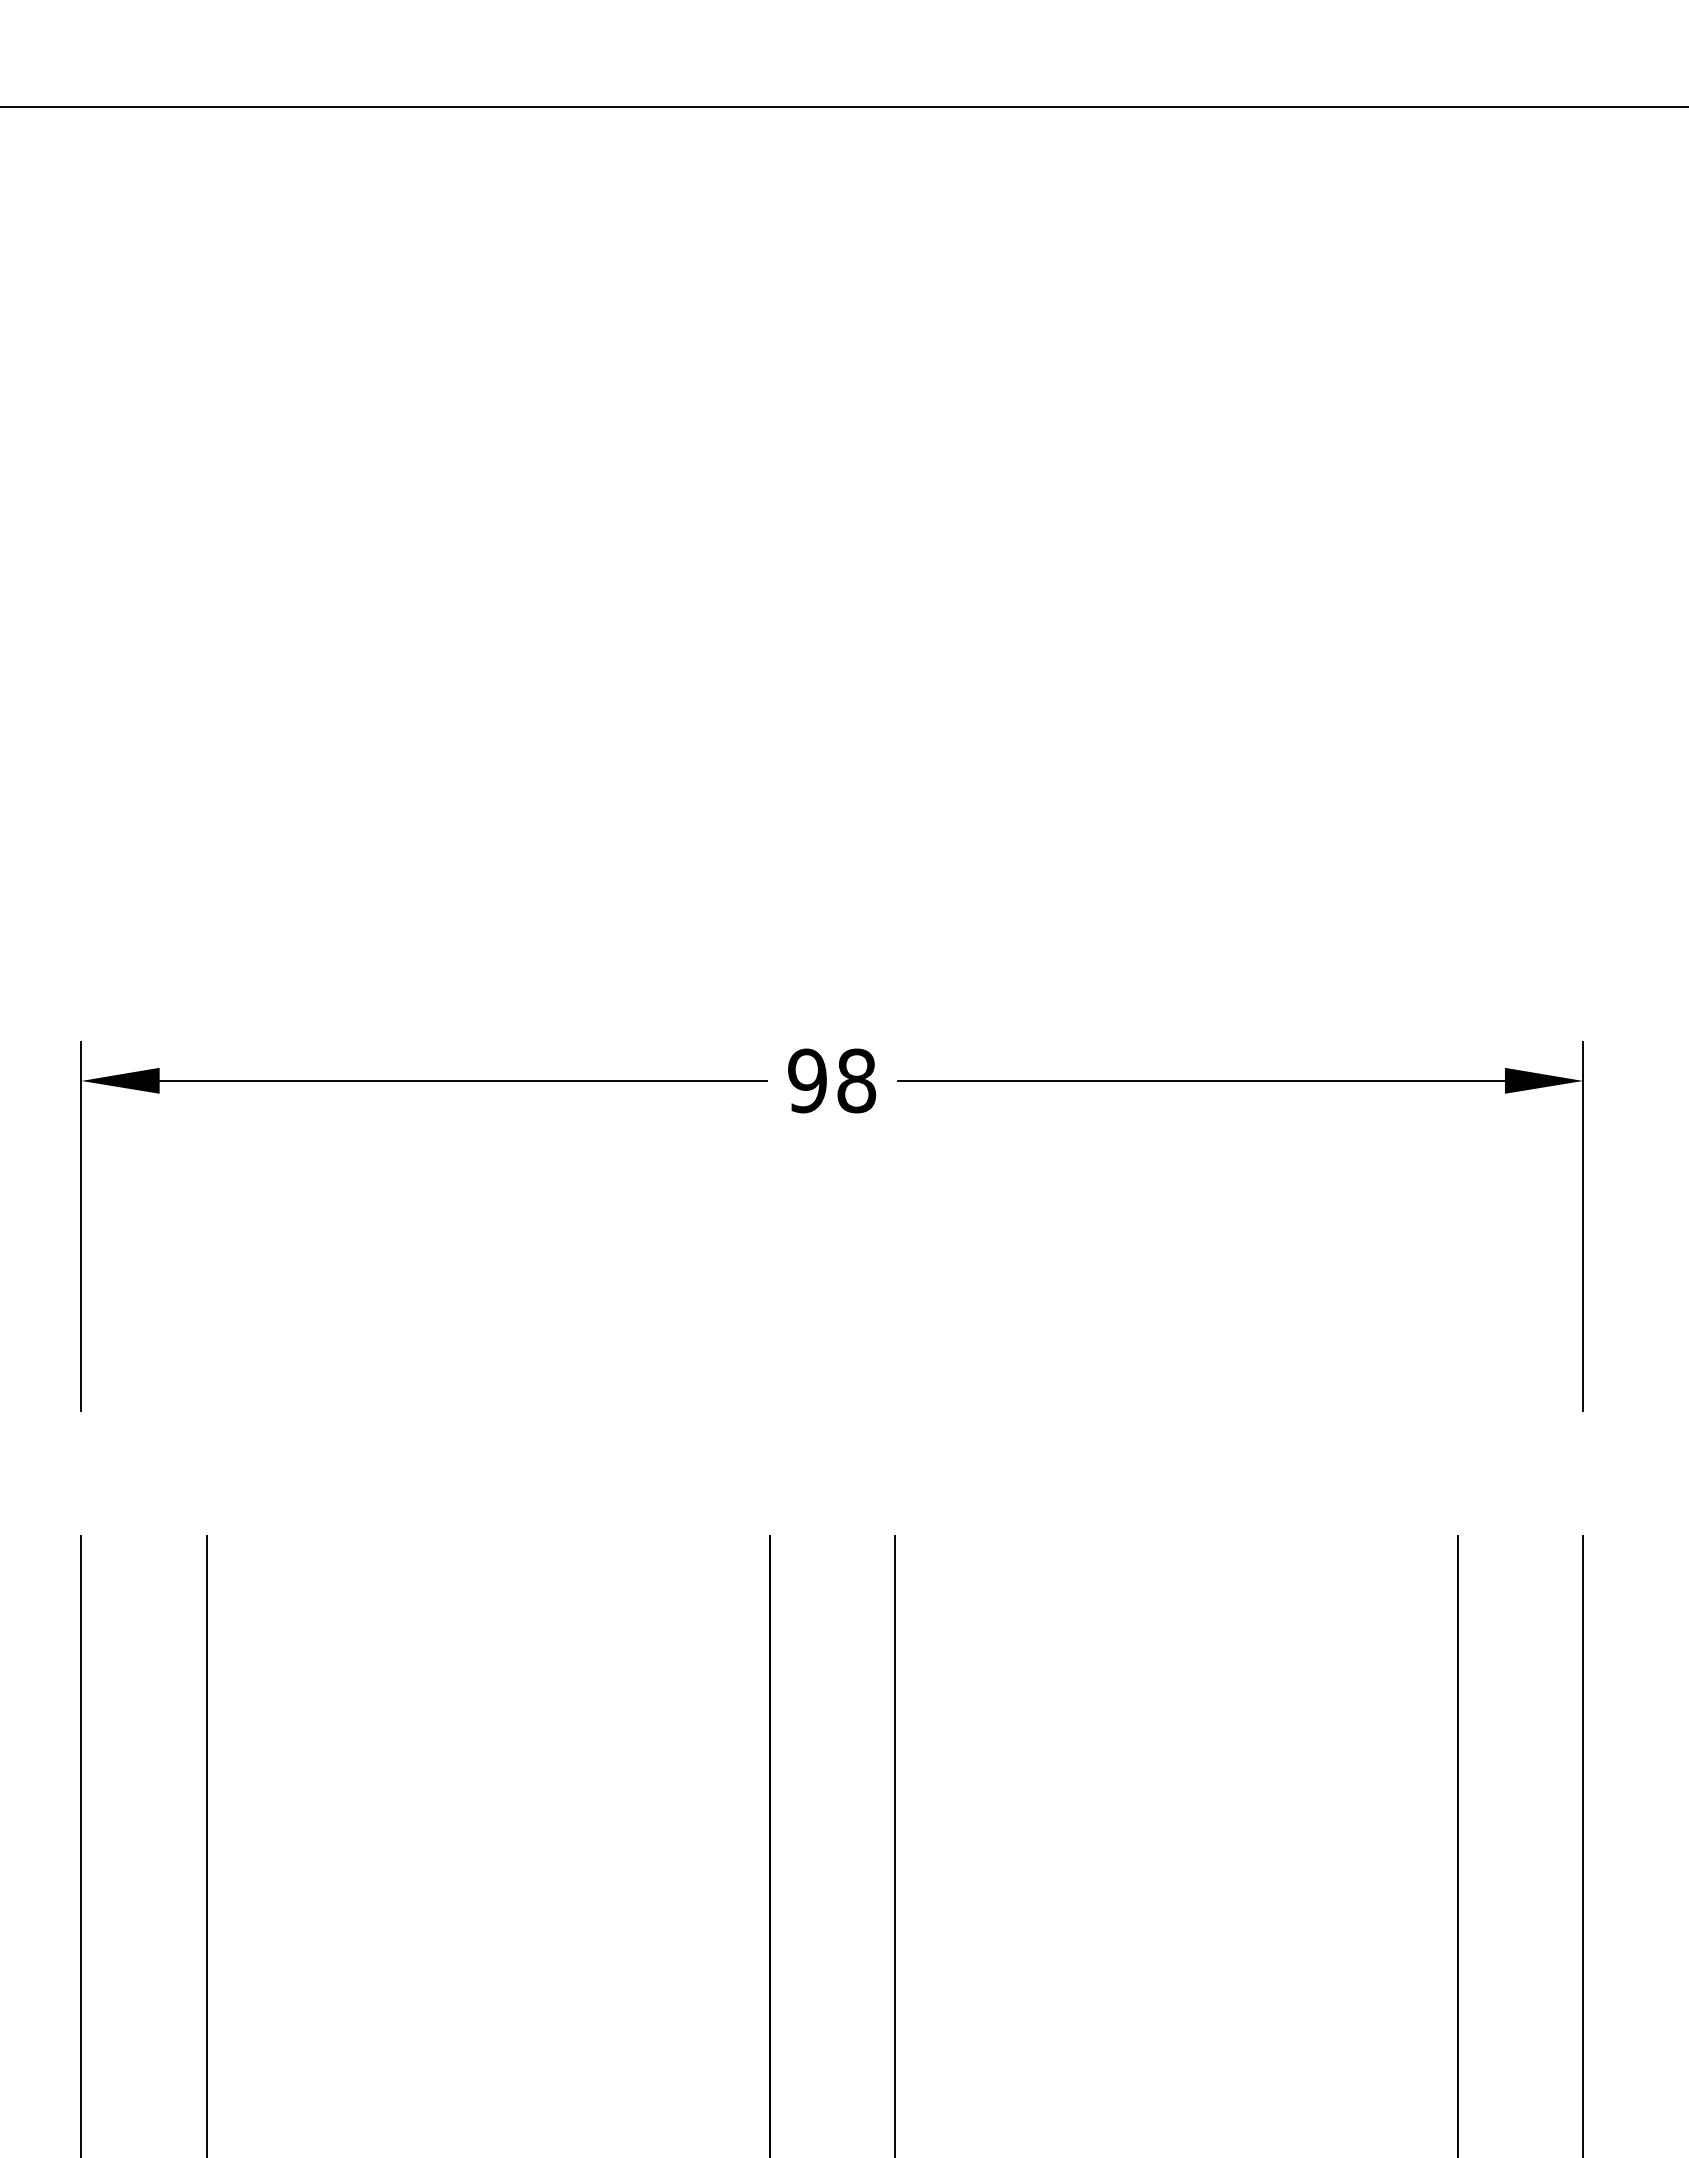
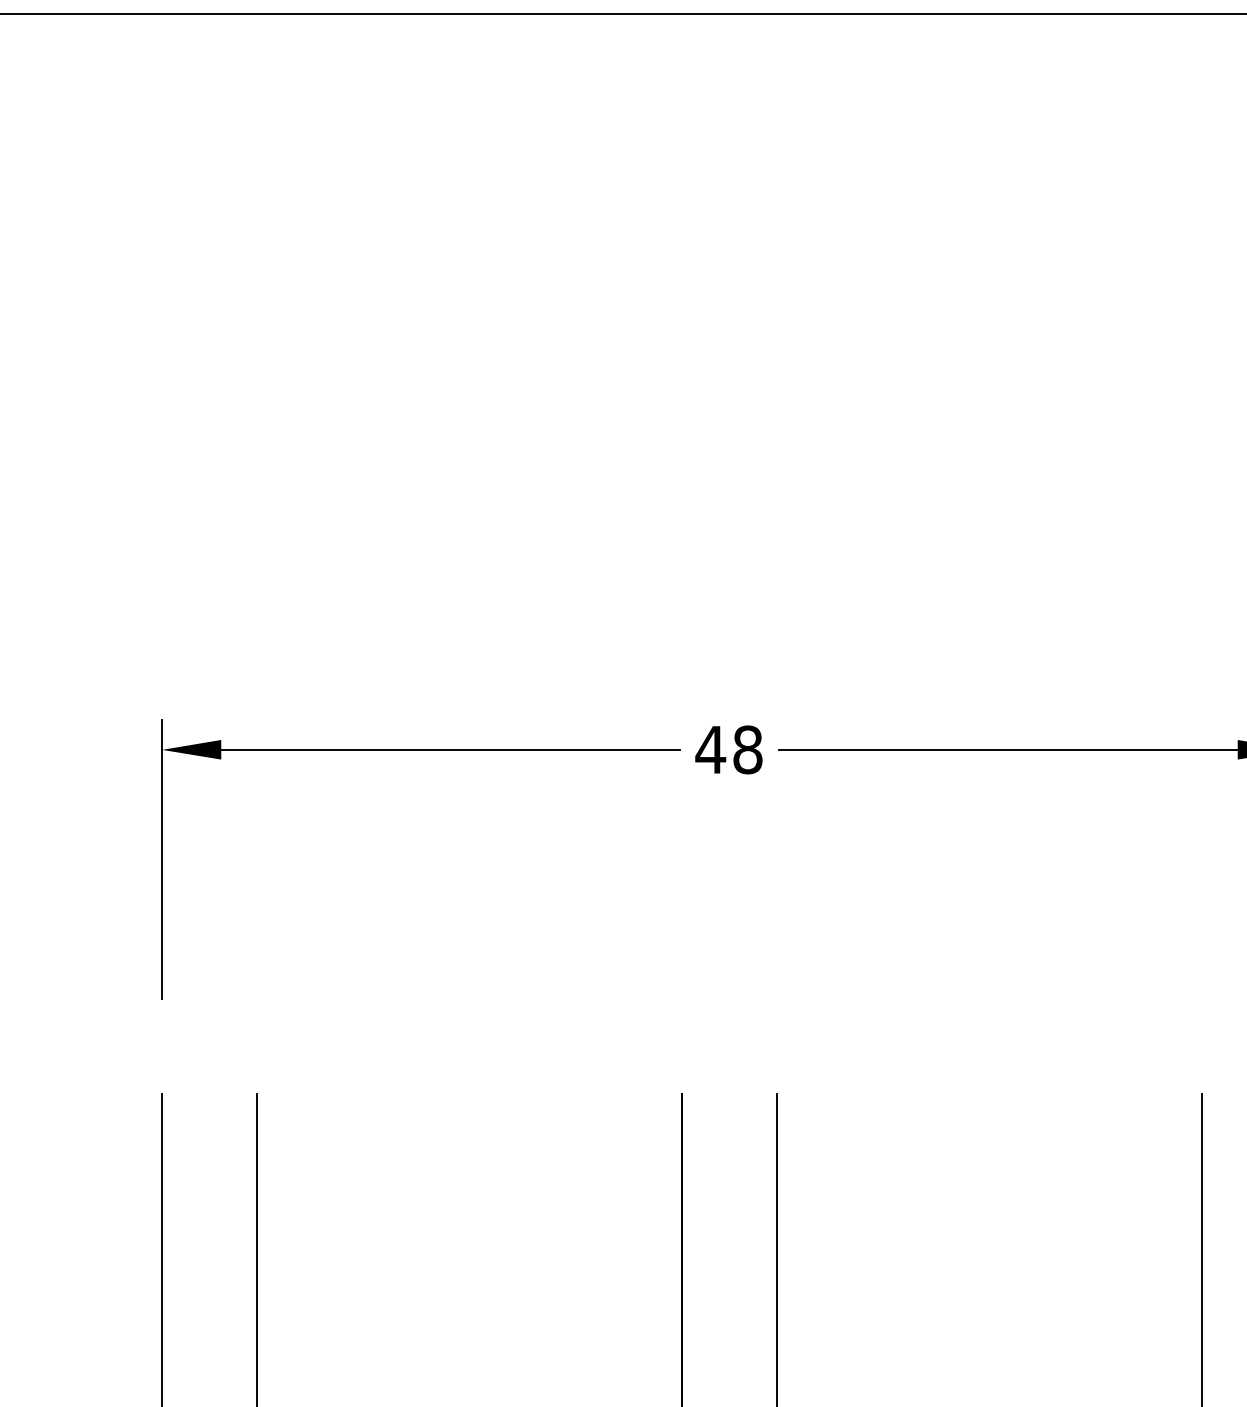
text: (807, 1080) -> (710, 749), 98 -> 48

